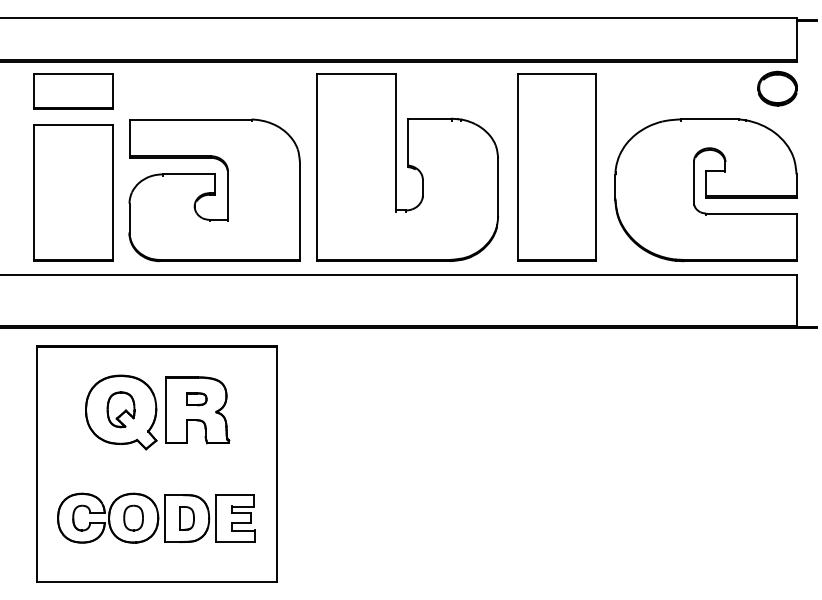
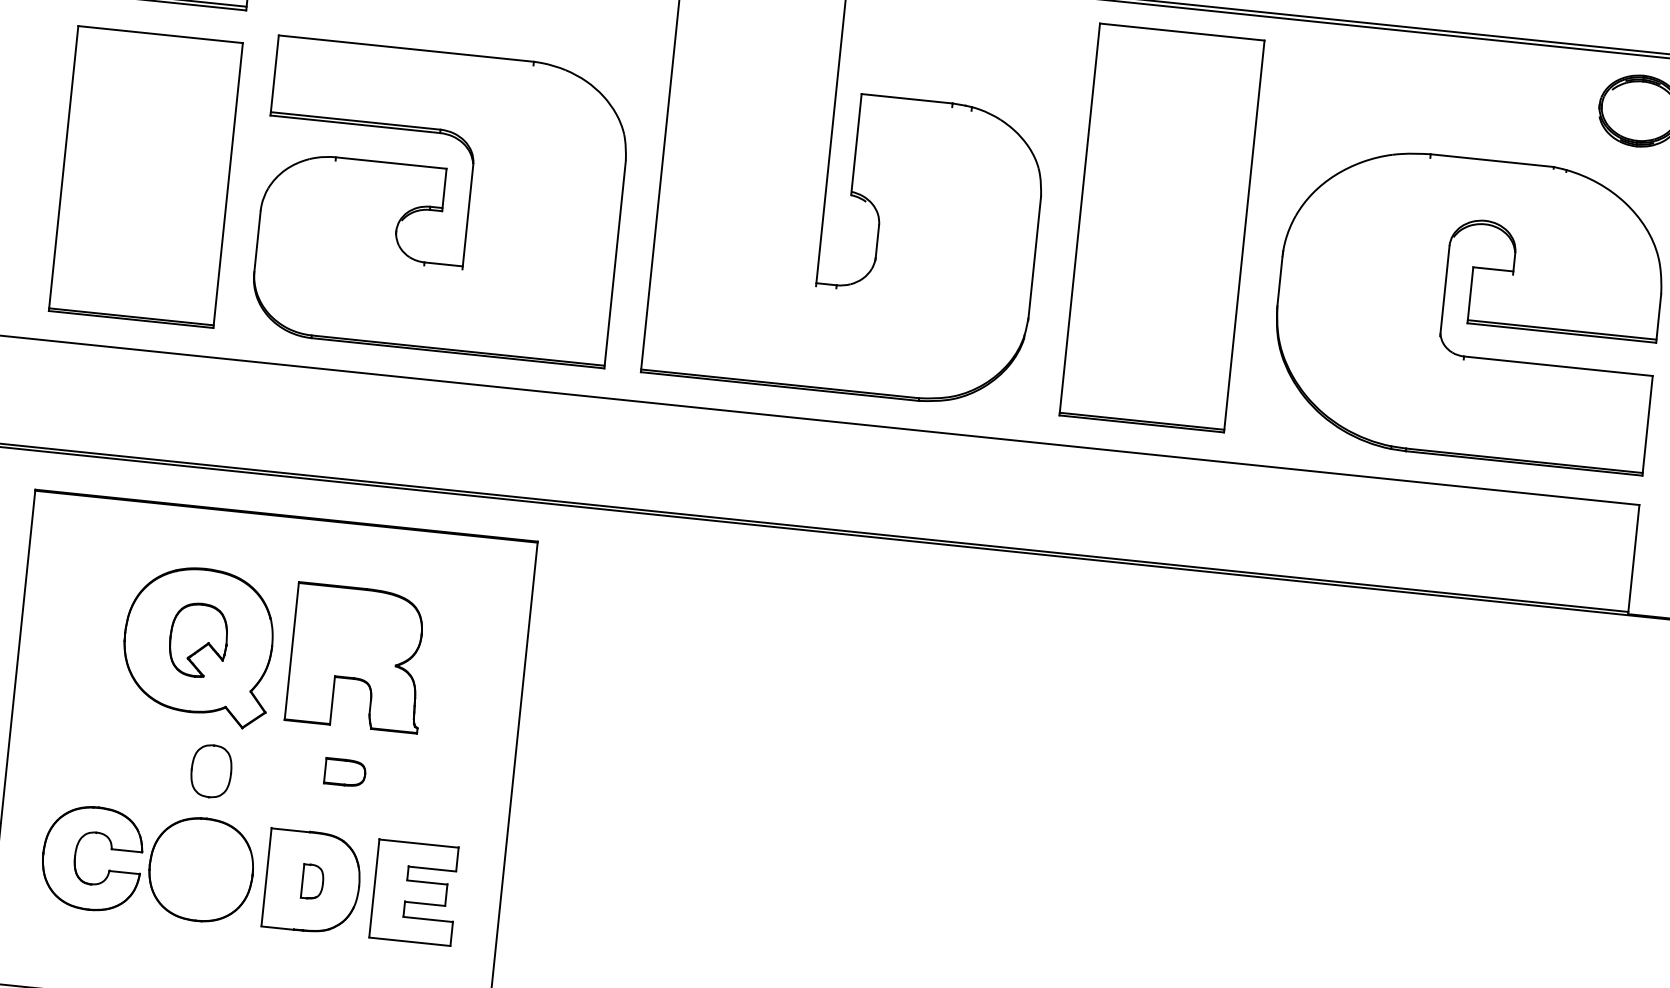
part: (196, 399) -> (344, 773), moved
part: (133, 517) -> (211, 769), moved
part: (186, 518) -> (311, 881), size x0.7

